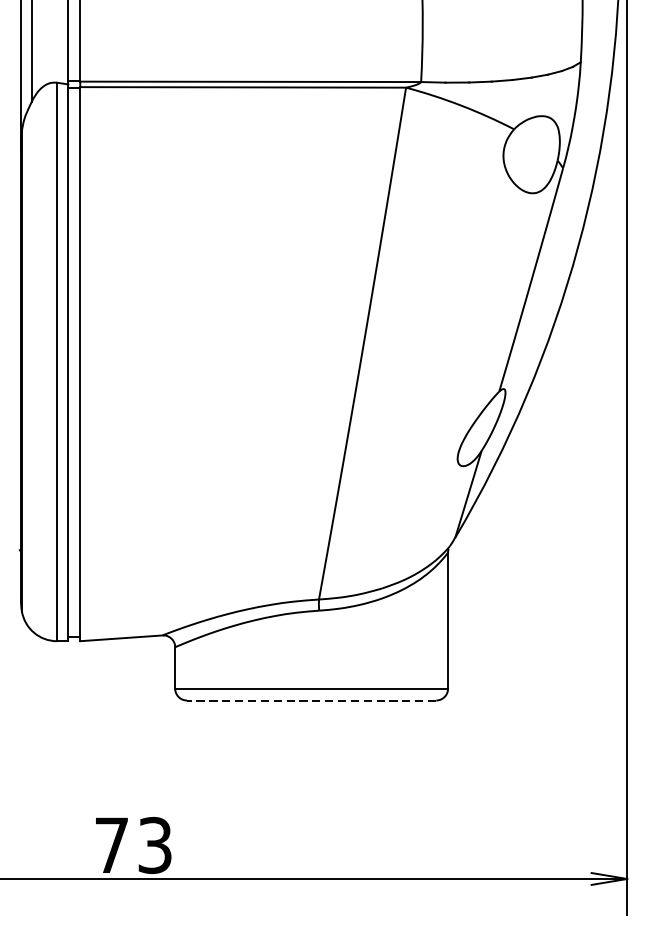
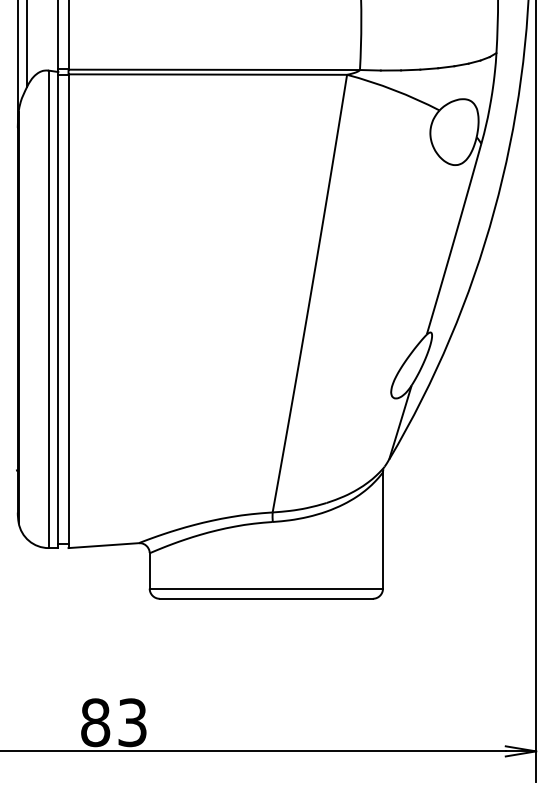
line: (311, 700) -> (266, 598), dashed -> solid
text: (111, 845) -> (95, 722), 73 -> 83

